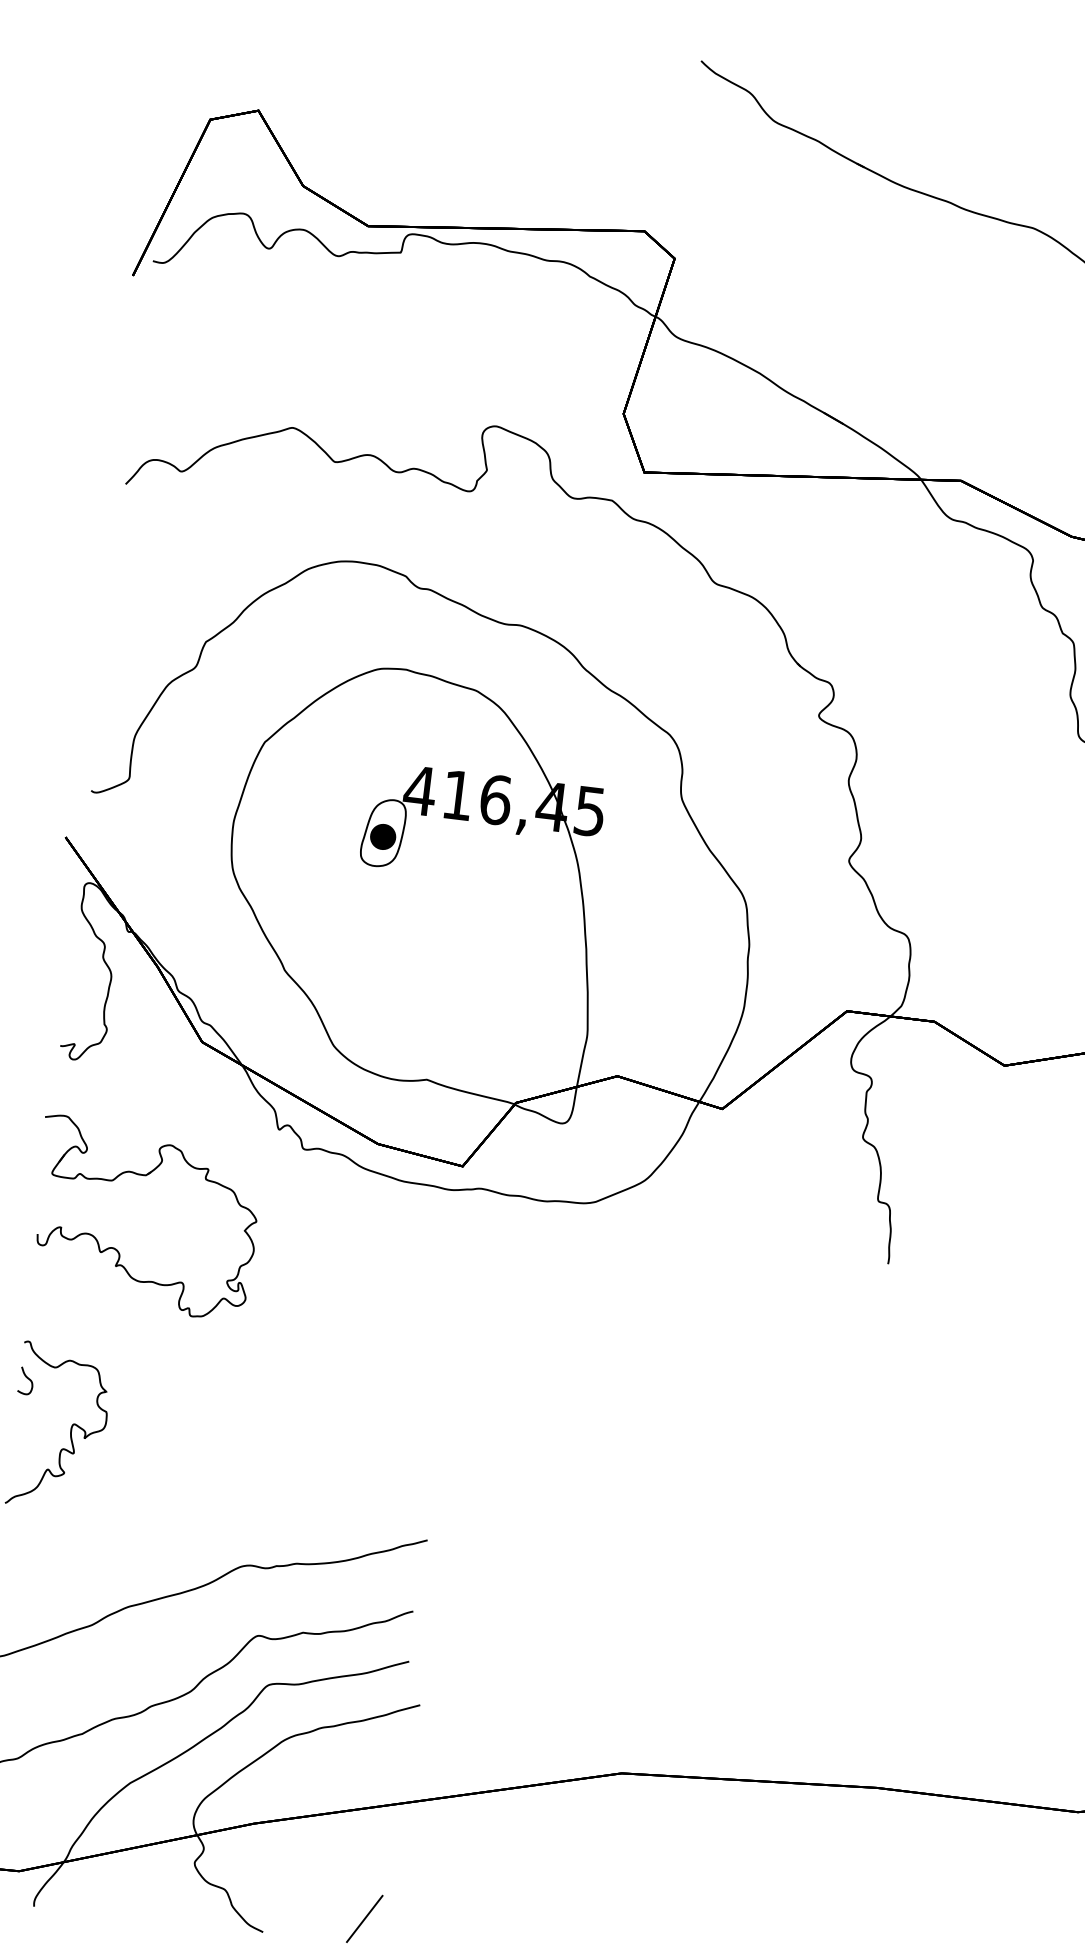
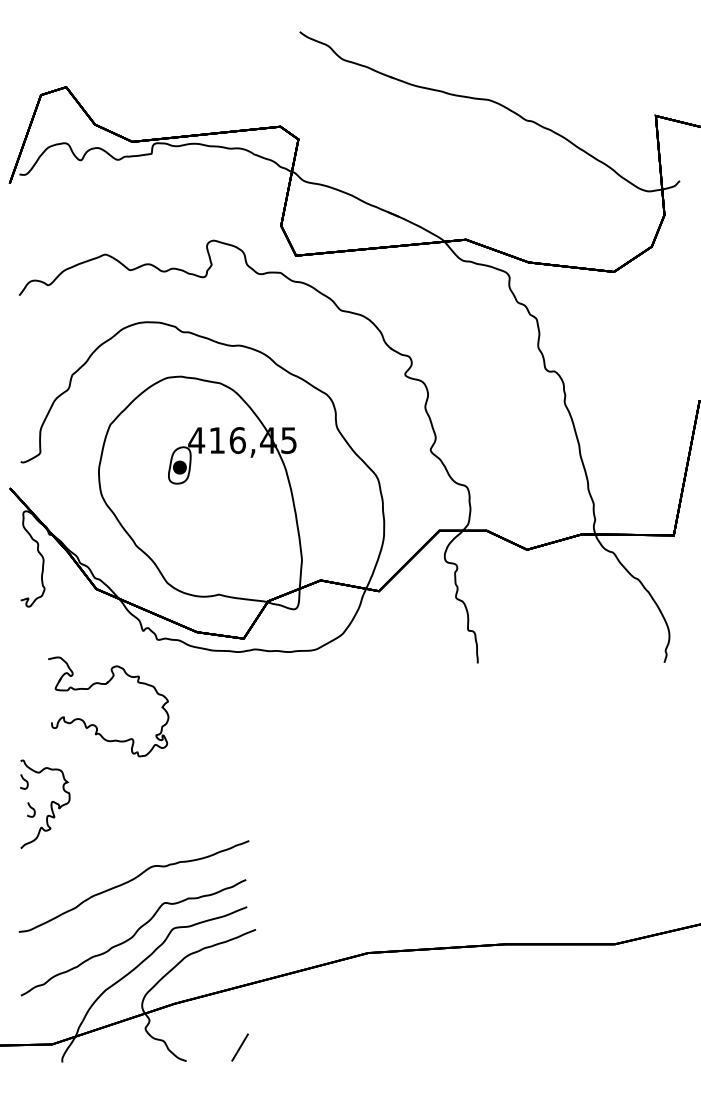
part: (146, 1176) -> (106, 684), moved
curve: (33, 1431) -> (31, 808), added

